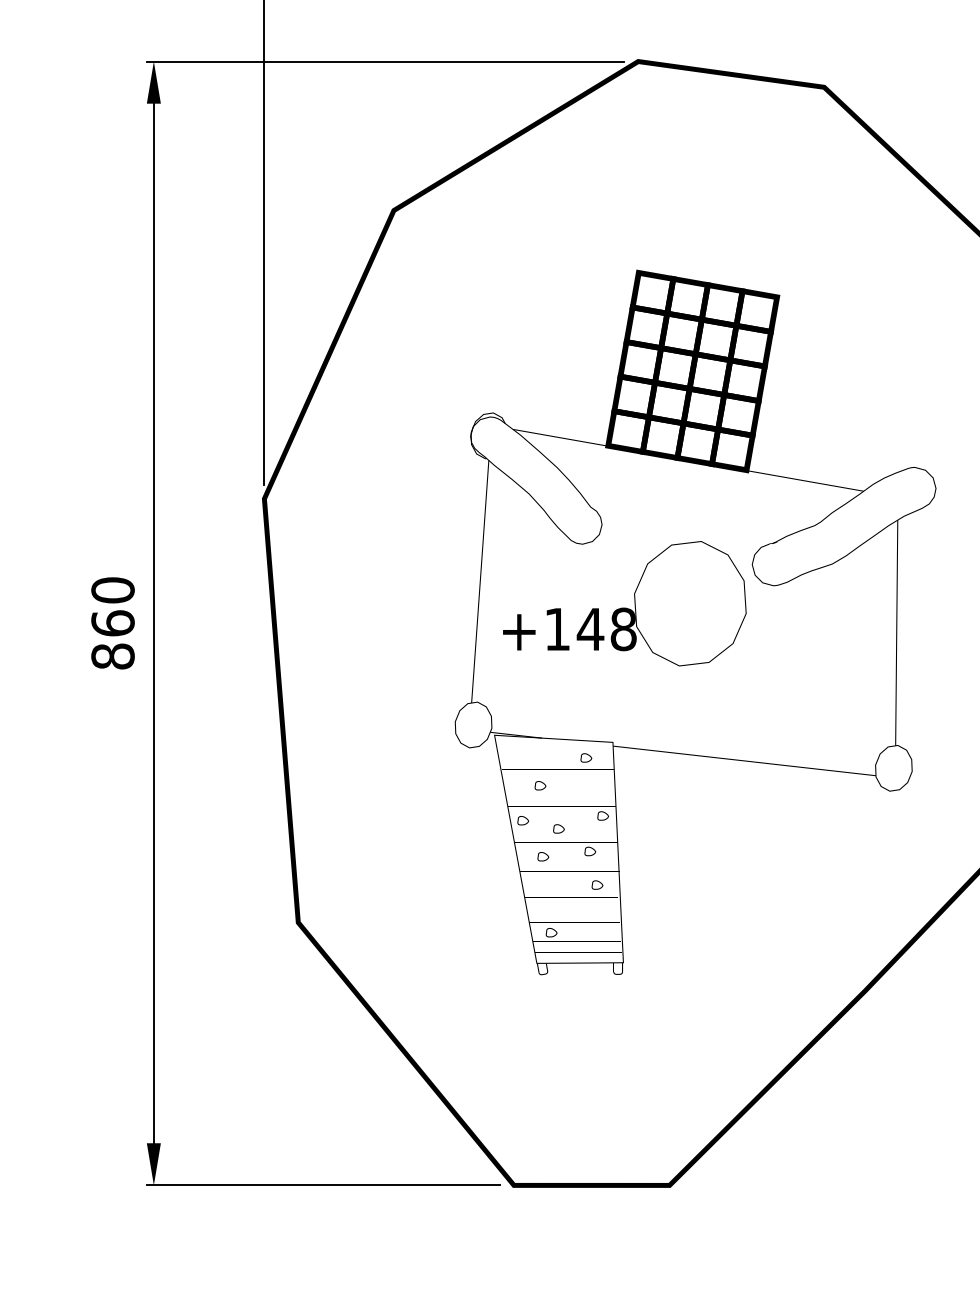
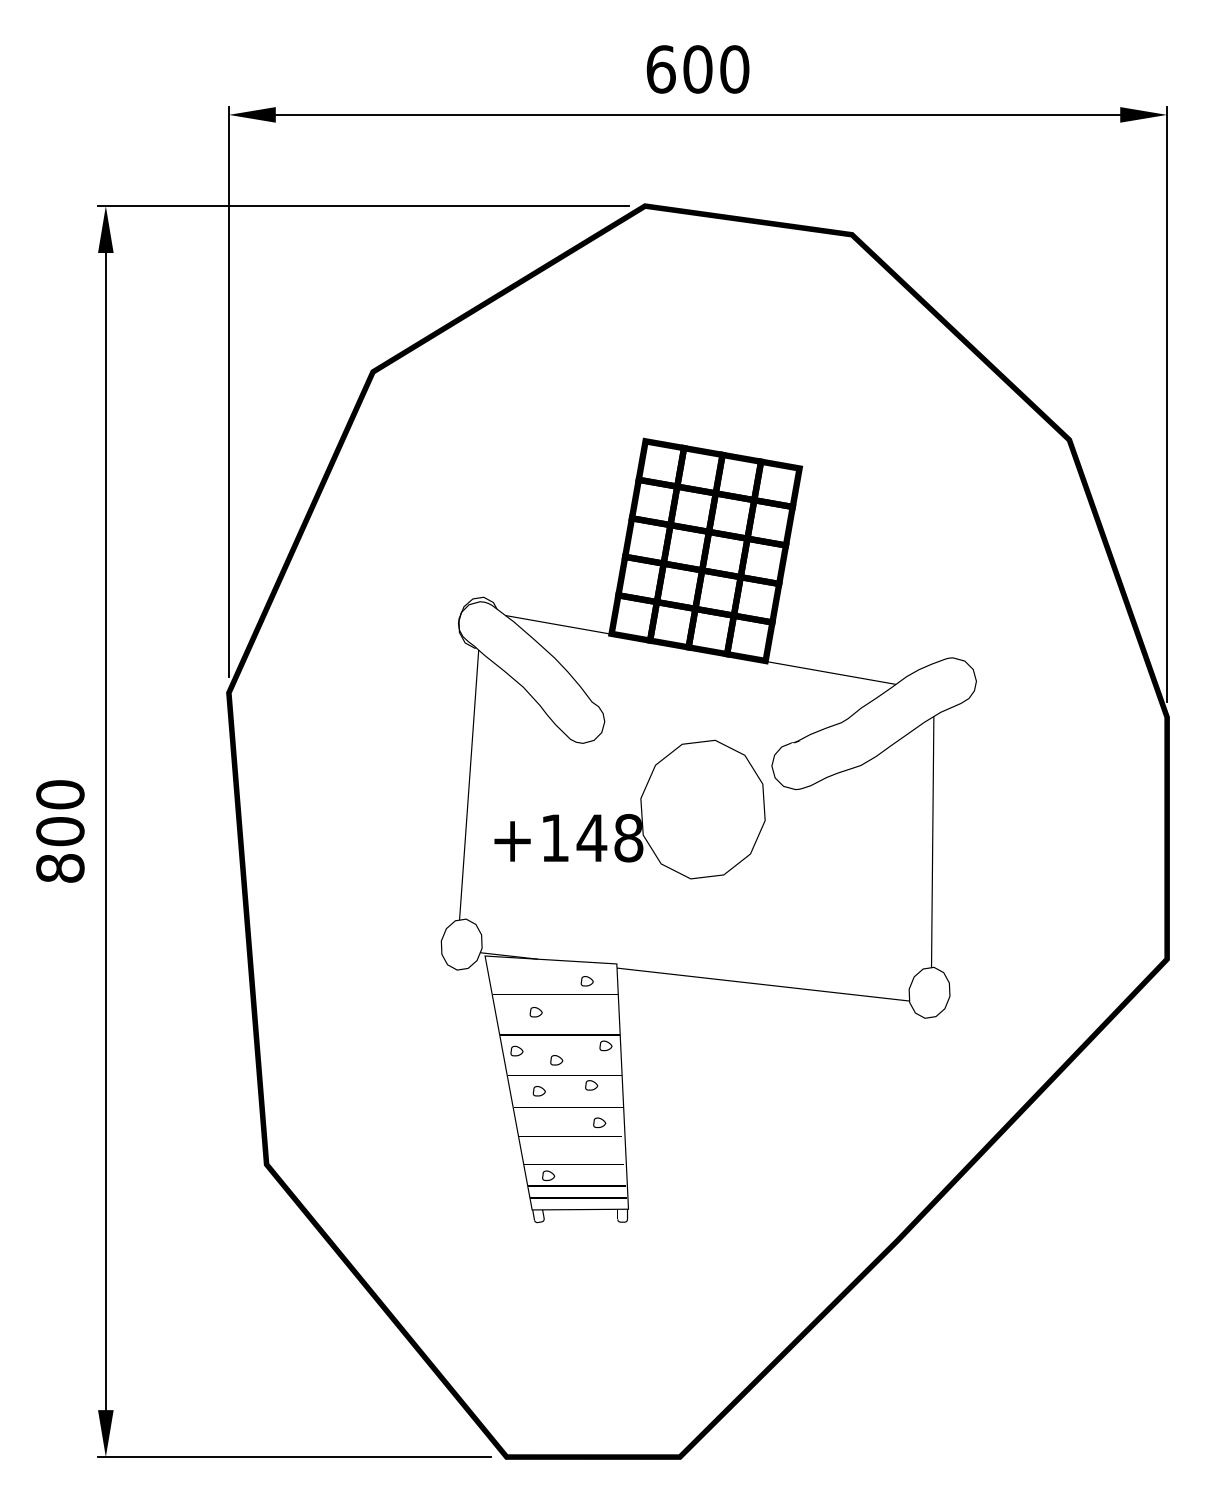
text: (113, 623) -> (60, 831), 860 -> 800

